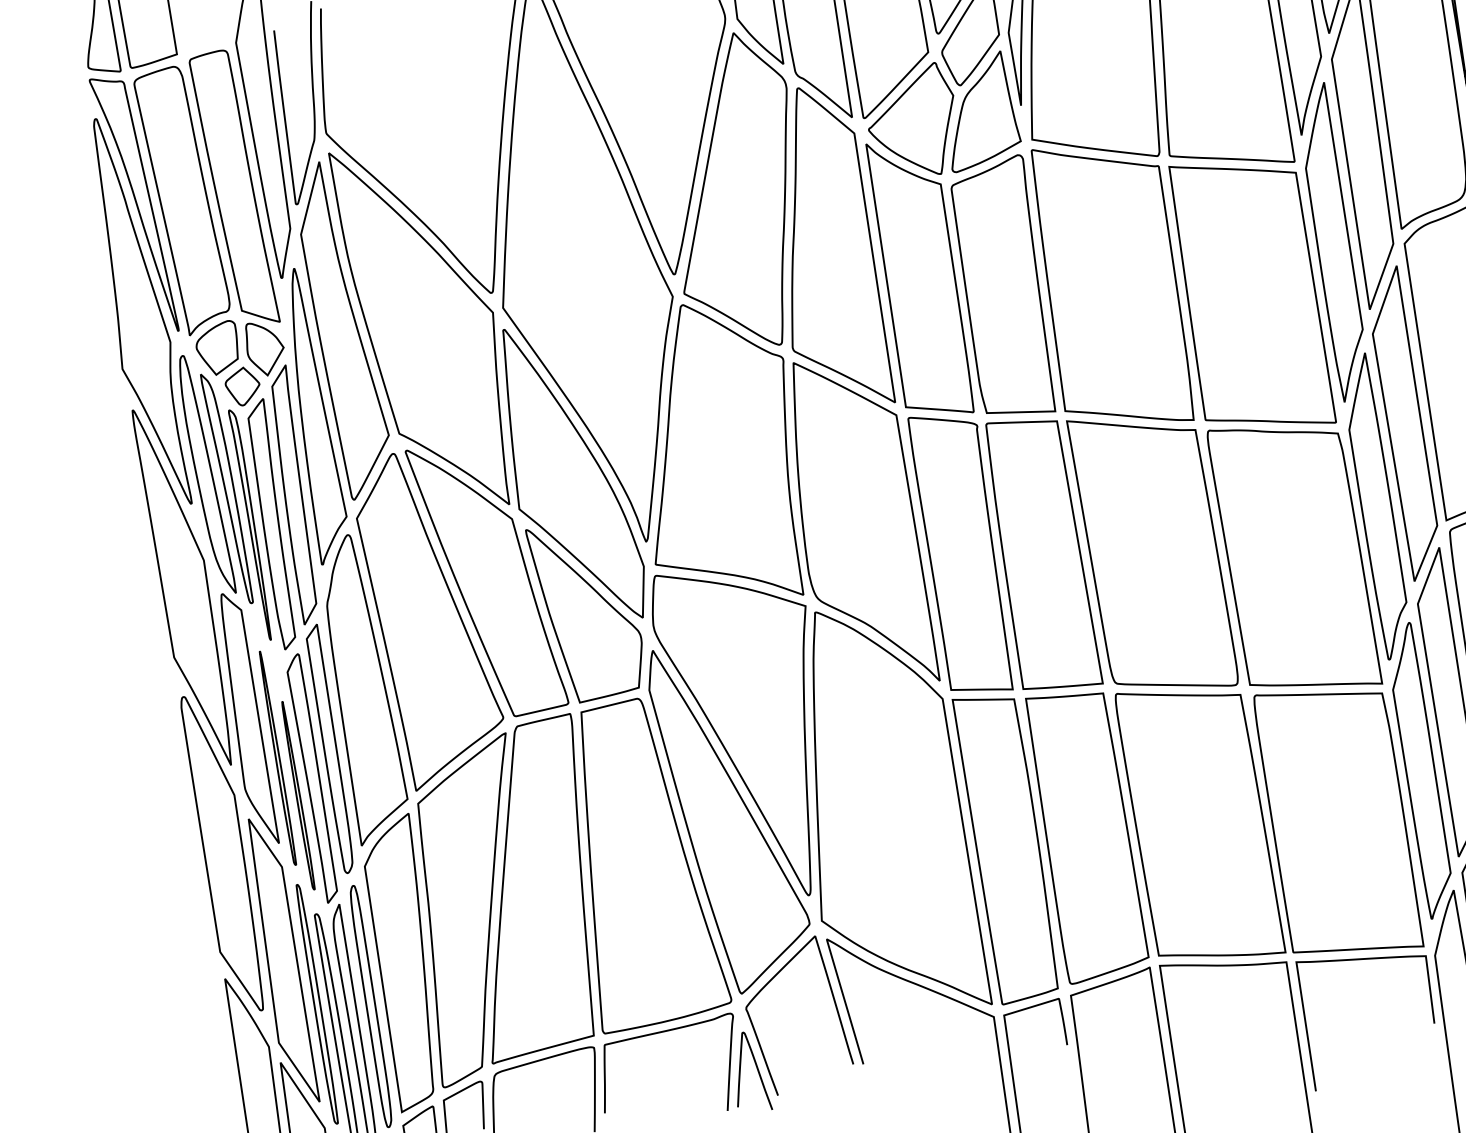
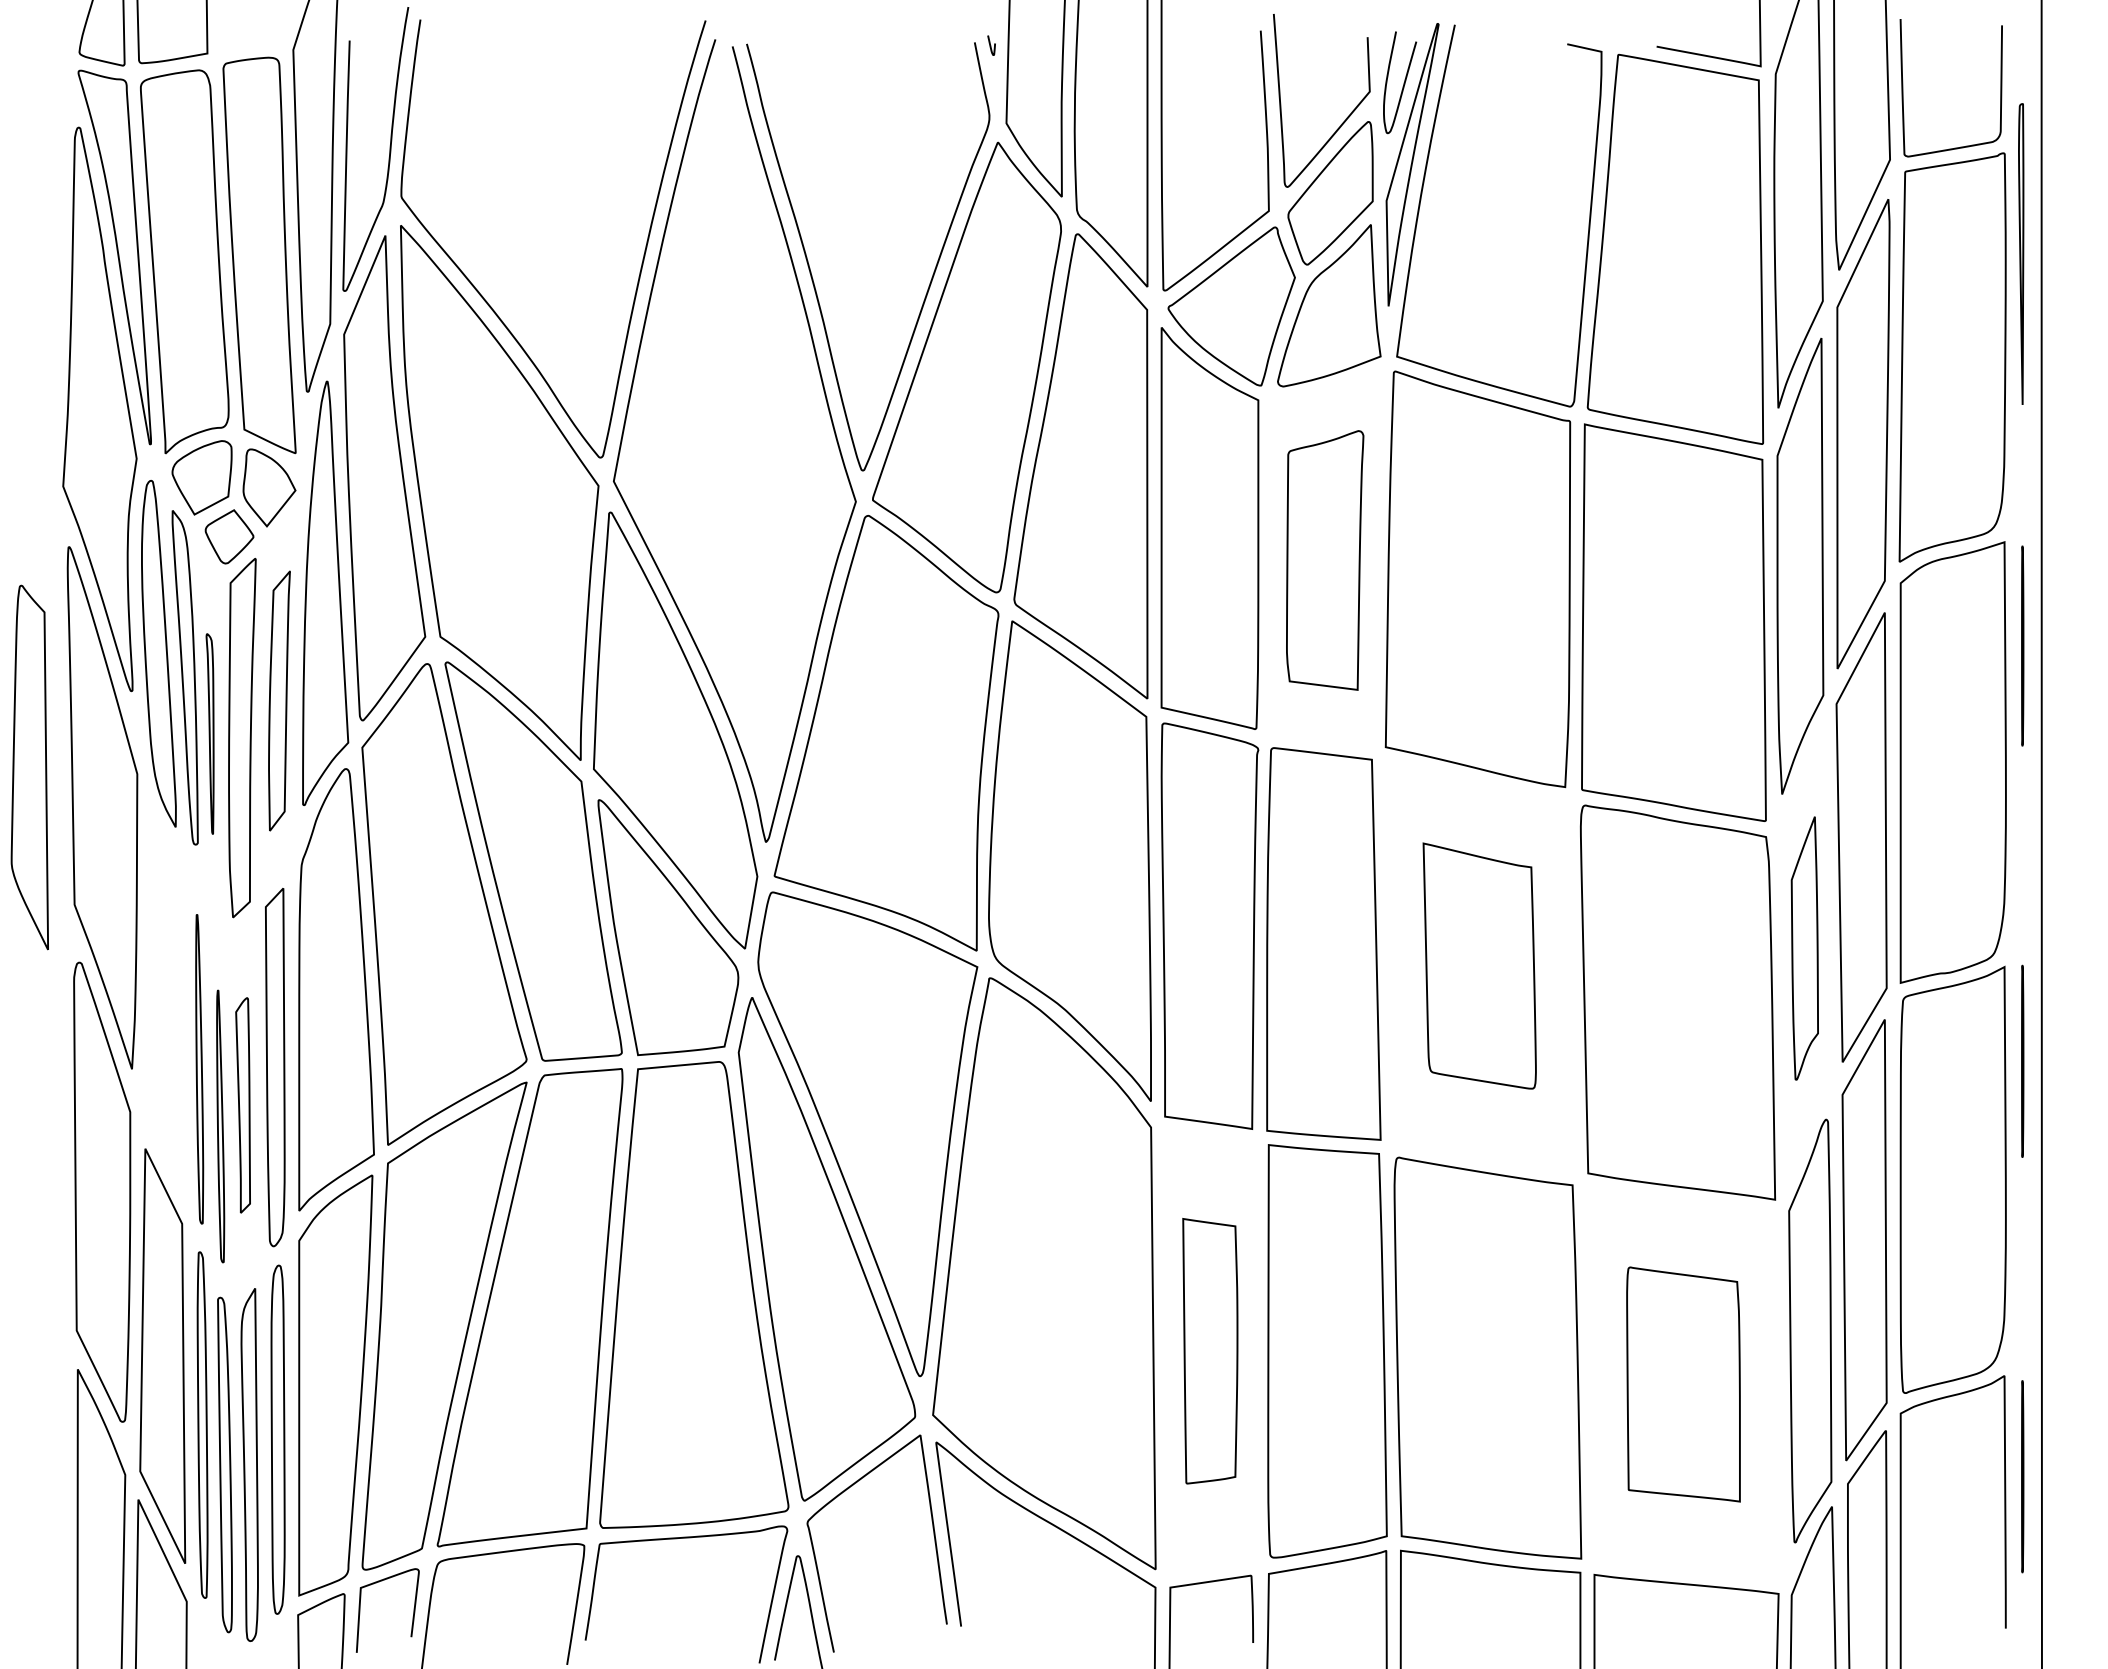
part: (1003, 288) -> (1324, 560), size x0.7
part: (294, 494) -> (279, 700), size x0.7
part: (1376, 506) -> (1804, 948), size x0.6
part: (249, 524) -> (209, 733), size x0.6
part: (1153, 552) -> (1479, 965), size x0.6
part: (247, 719) -> (29, 767), moved
part: (311, 778) -> (242, 1105), size x0.6
part: (1338, 821) -> (1683, 1384), size x0.6
part: (1007, 847) -> (1210, 1350), size x0.6

